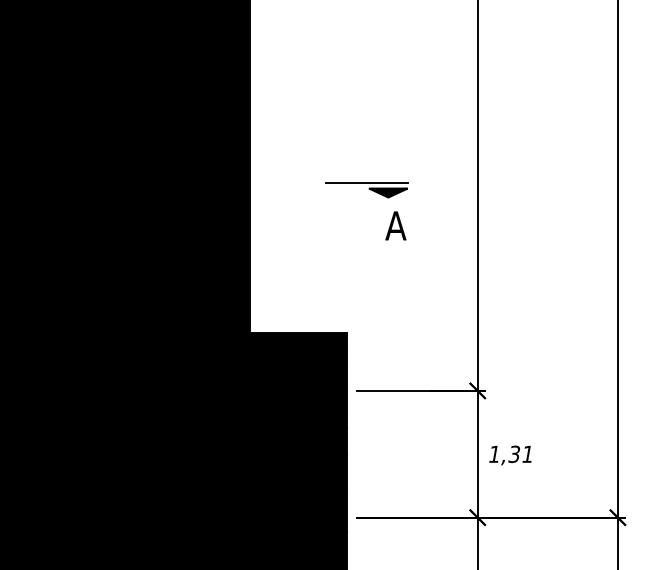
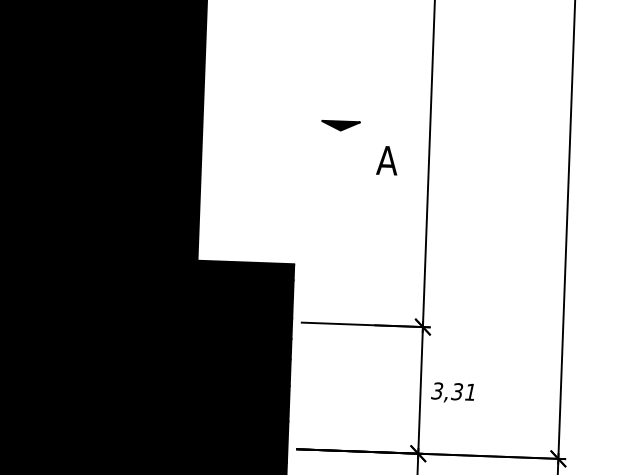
line: (366, 183) -> (319, 115), removed
text: (395, 225) -> (386, 160), moved
text: (494, 454) -> (437, 391), 1,31 -> 3,31

